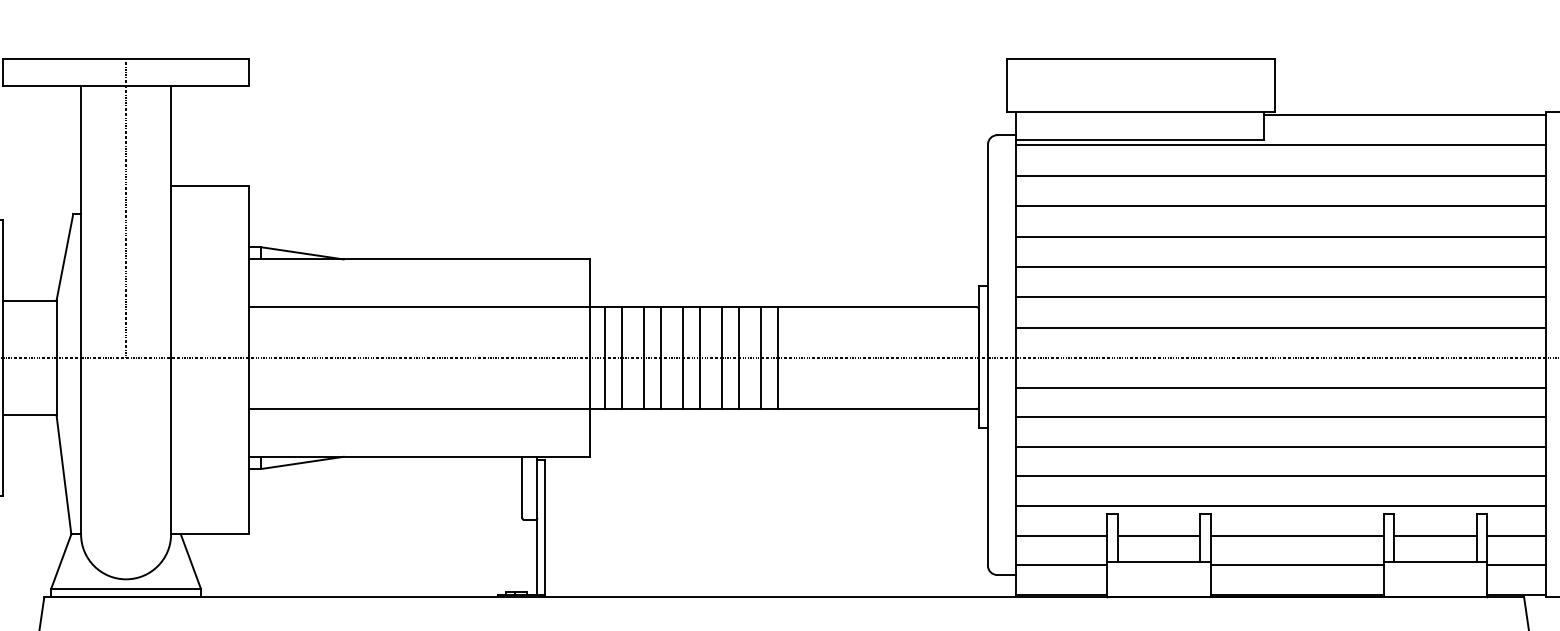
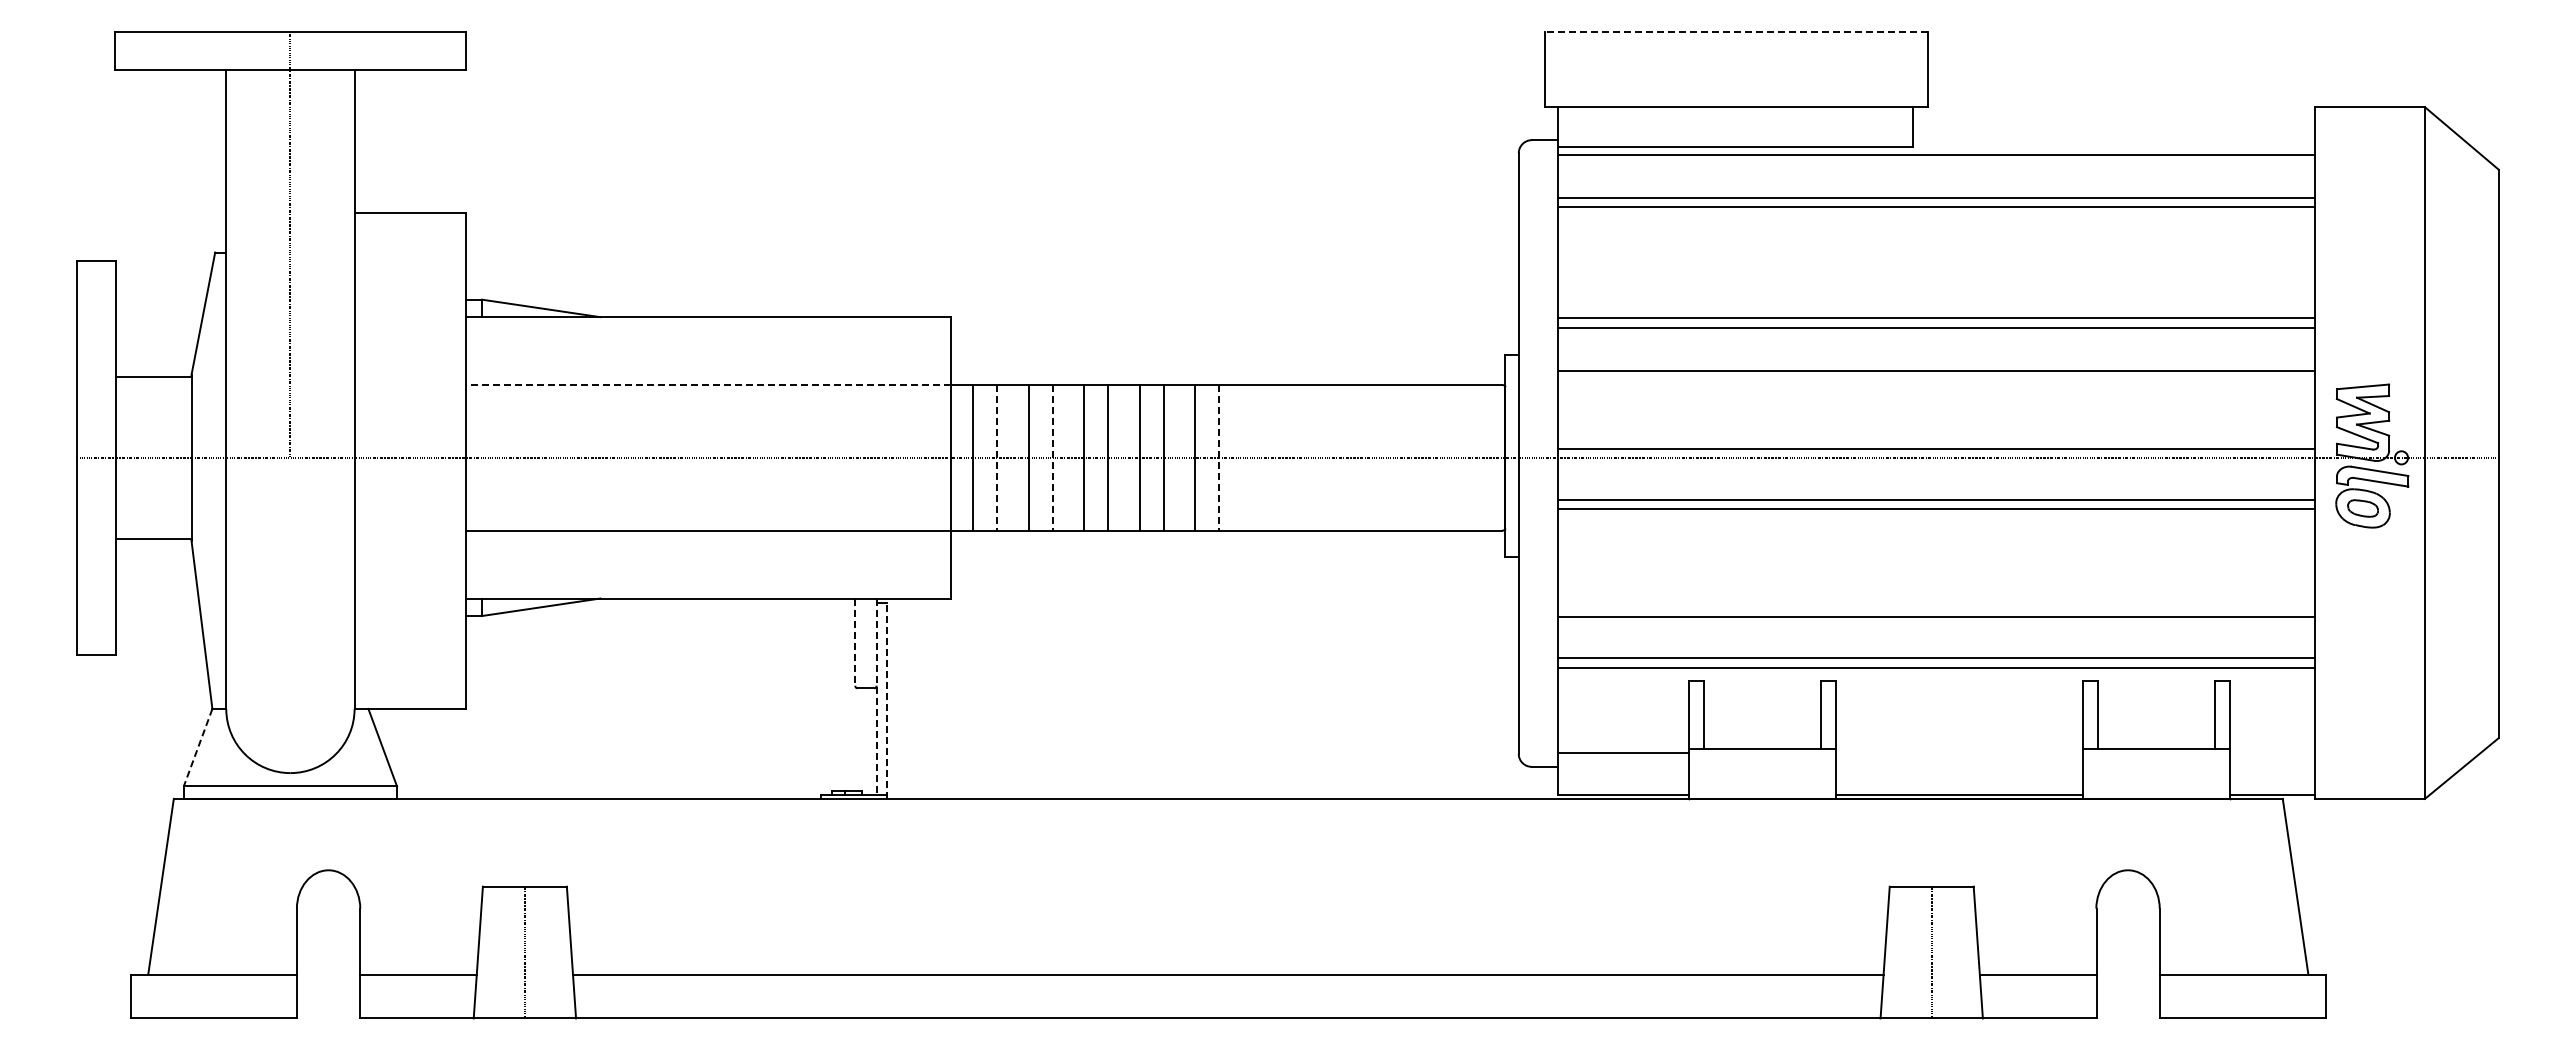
line: (1140, 58) -> (1736, 31), solid -> dashed
line: (1405, 115) -> (2113, 111), removed
line: (1281, 206) -> (1936, 207), moved
line: (1281, 236) -> (1936, 317), moved
line: (419, 307) -> (708, 385), solid -> dashed
line: (1281, 327) -> (1936, 448), moved
line: (622, 357) -> (997, 457), solid -> dashed
line: (660, 357) -> (1052, 457), solid -> dashed
line: (778, 357) -> (1219, 457), solid -> dashed
line: (1281, 417) -> (1936, 509), moved
line: (1281, 446) -> (1936, 617), moved
line: (1281, 476) -> (1936, 658), moved
line: (522, 487) -> (855, 642), solid -> dashed
line: (537, 526) -> (876, 697), solid -> dashed
line: (545, 529) -> (887, 701), solid -> dashed
line: (1061, 535) -> (1623, 710), removed
line: (1159, 535) -> (1762, 710), removed
line: (1297, 535) -> (1959, 710), removed
line: (1435, 535) -> (2156, 710), removed
line: (1516, 535) -> (2272, 710), removed
line: (60, 562) -> (197, 748), solid -> dashed
line: (1297, 564) -> (1959, 752), removed
line: (1516, 564) -> (2272, 752), removed

